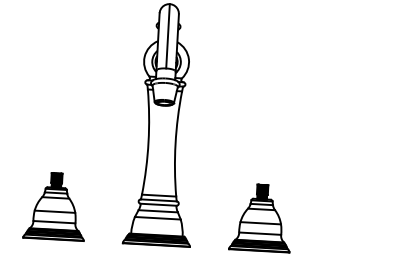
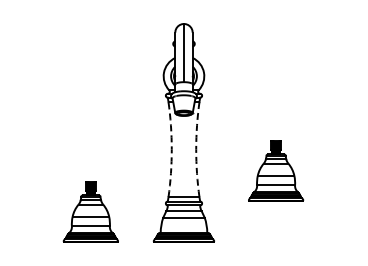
arc: (148, 142) -> (171, 149), solid -> dashed
arc: (175, 143) -> (196, 149), solid -> dashed
part: (261, 217) -> (276, 170), moved

